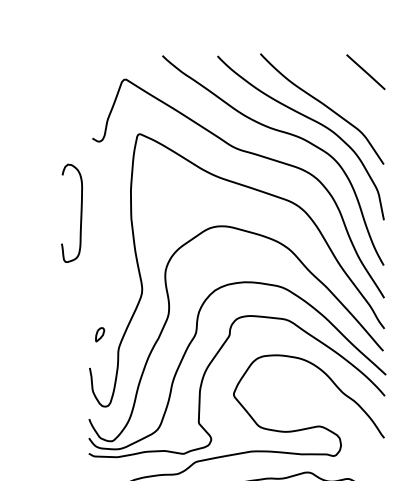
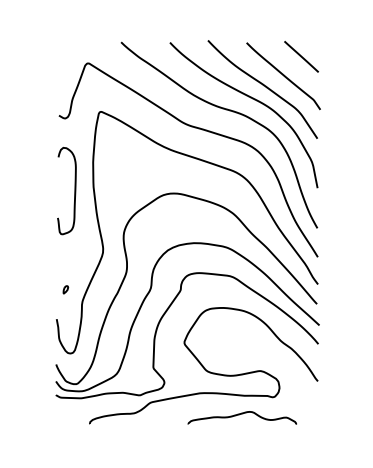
curve: (345, 94) -> (283, 76), added
curve: (80, 213) -> (74, 191), moved
part: (99, 334) -> (65, 289), size x0.62

